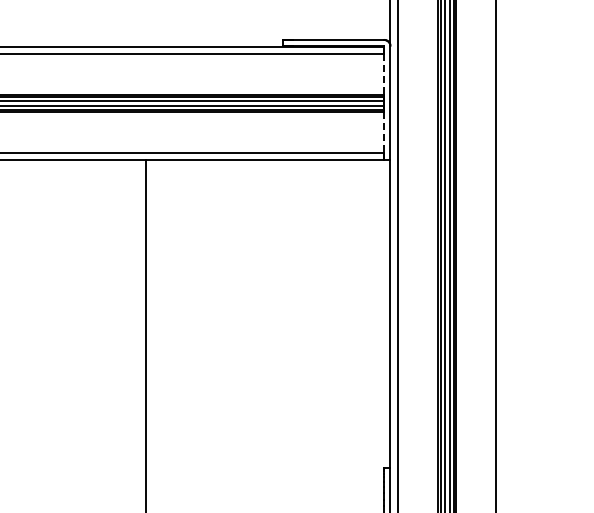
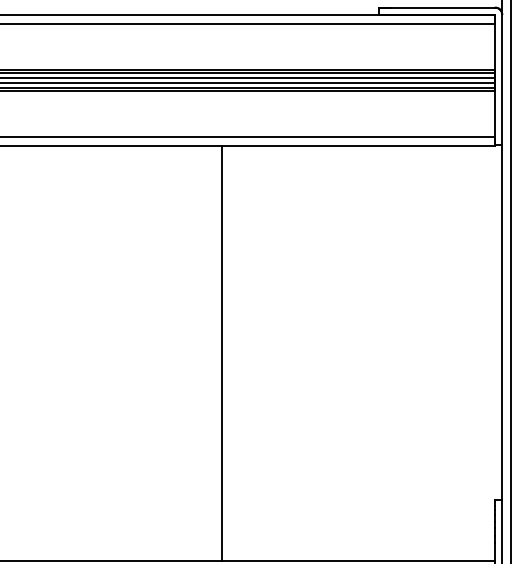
line: (384, 74) -> (495, 47), dashed -> solid
line: (384, 132) -> (495, 113), dashed -> solid

